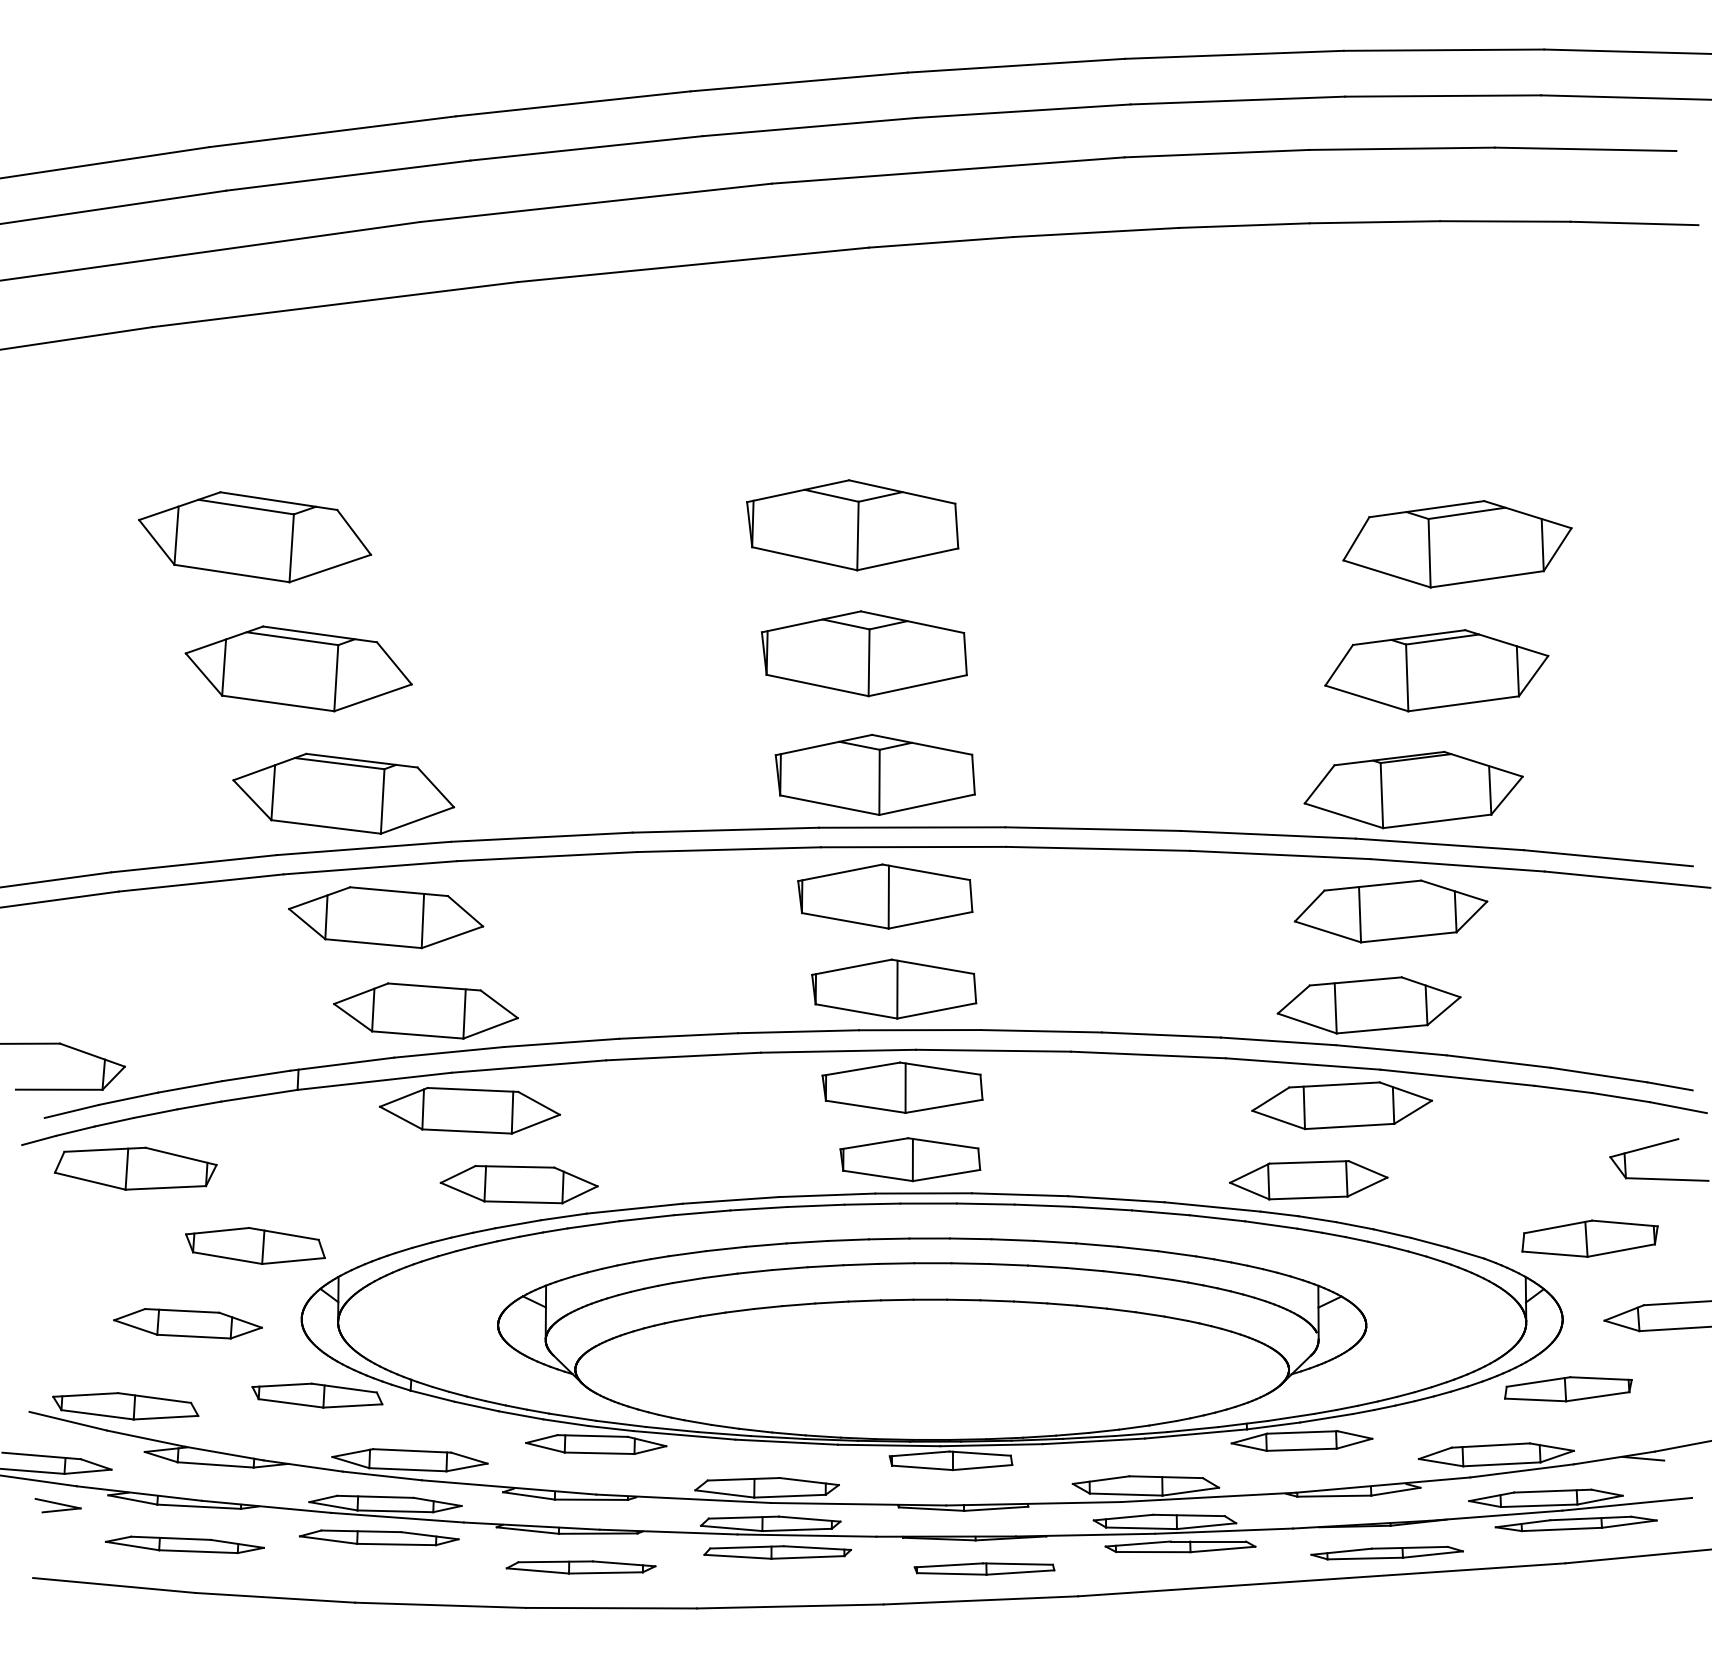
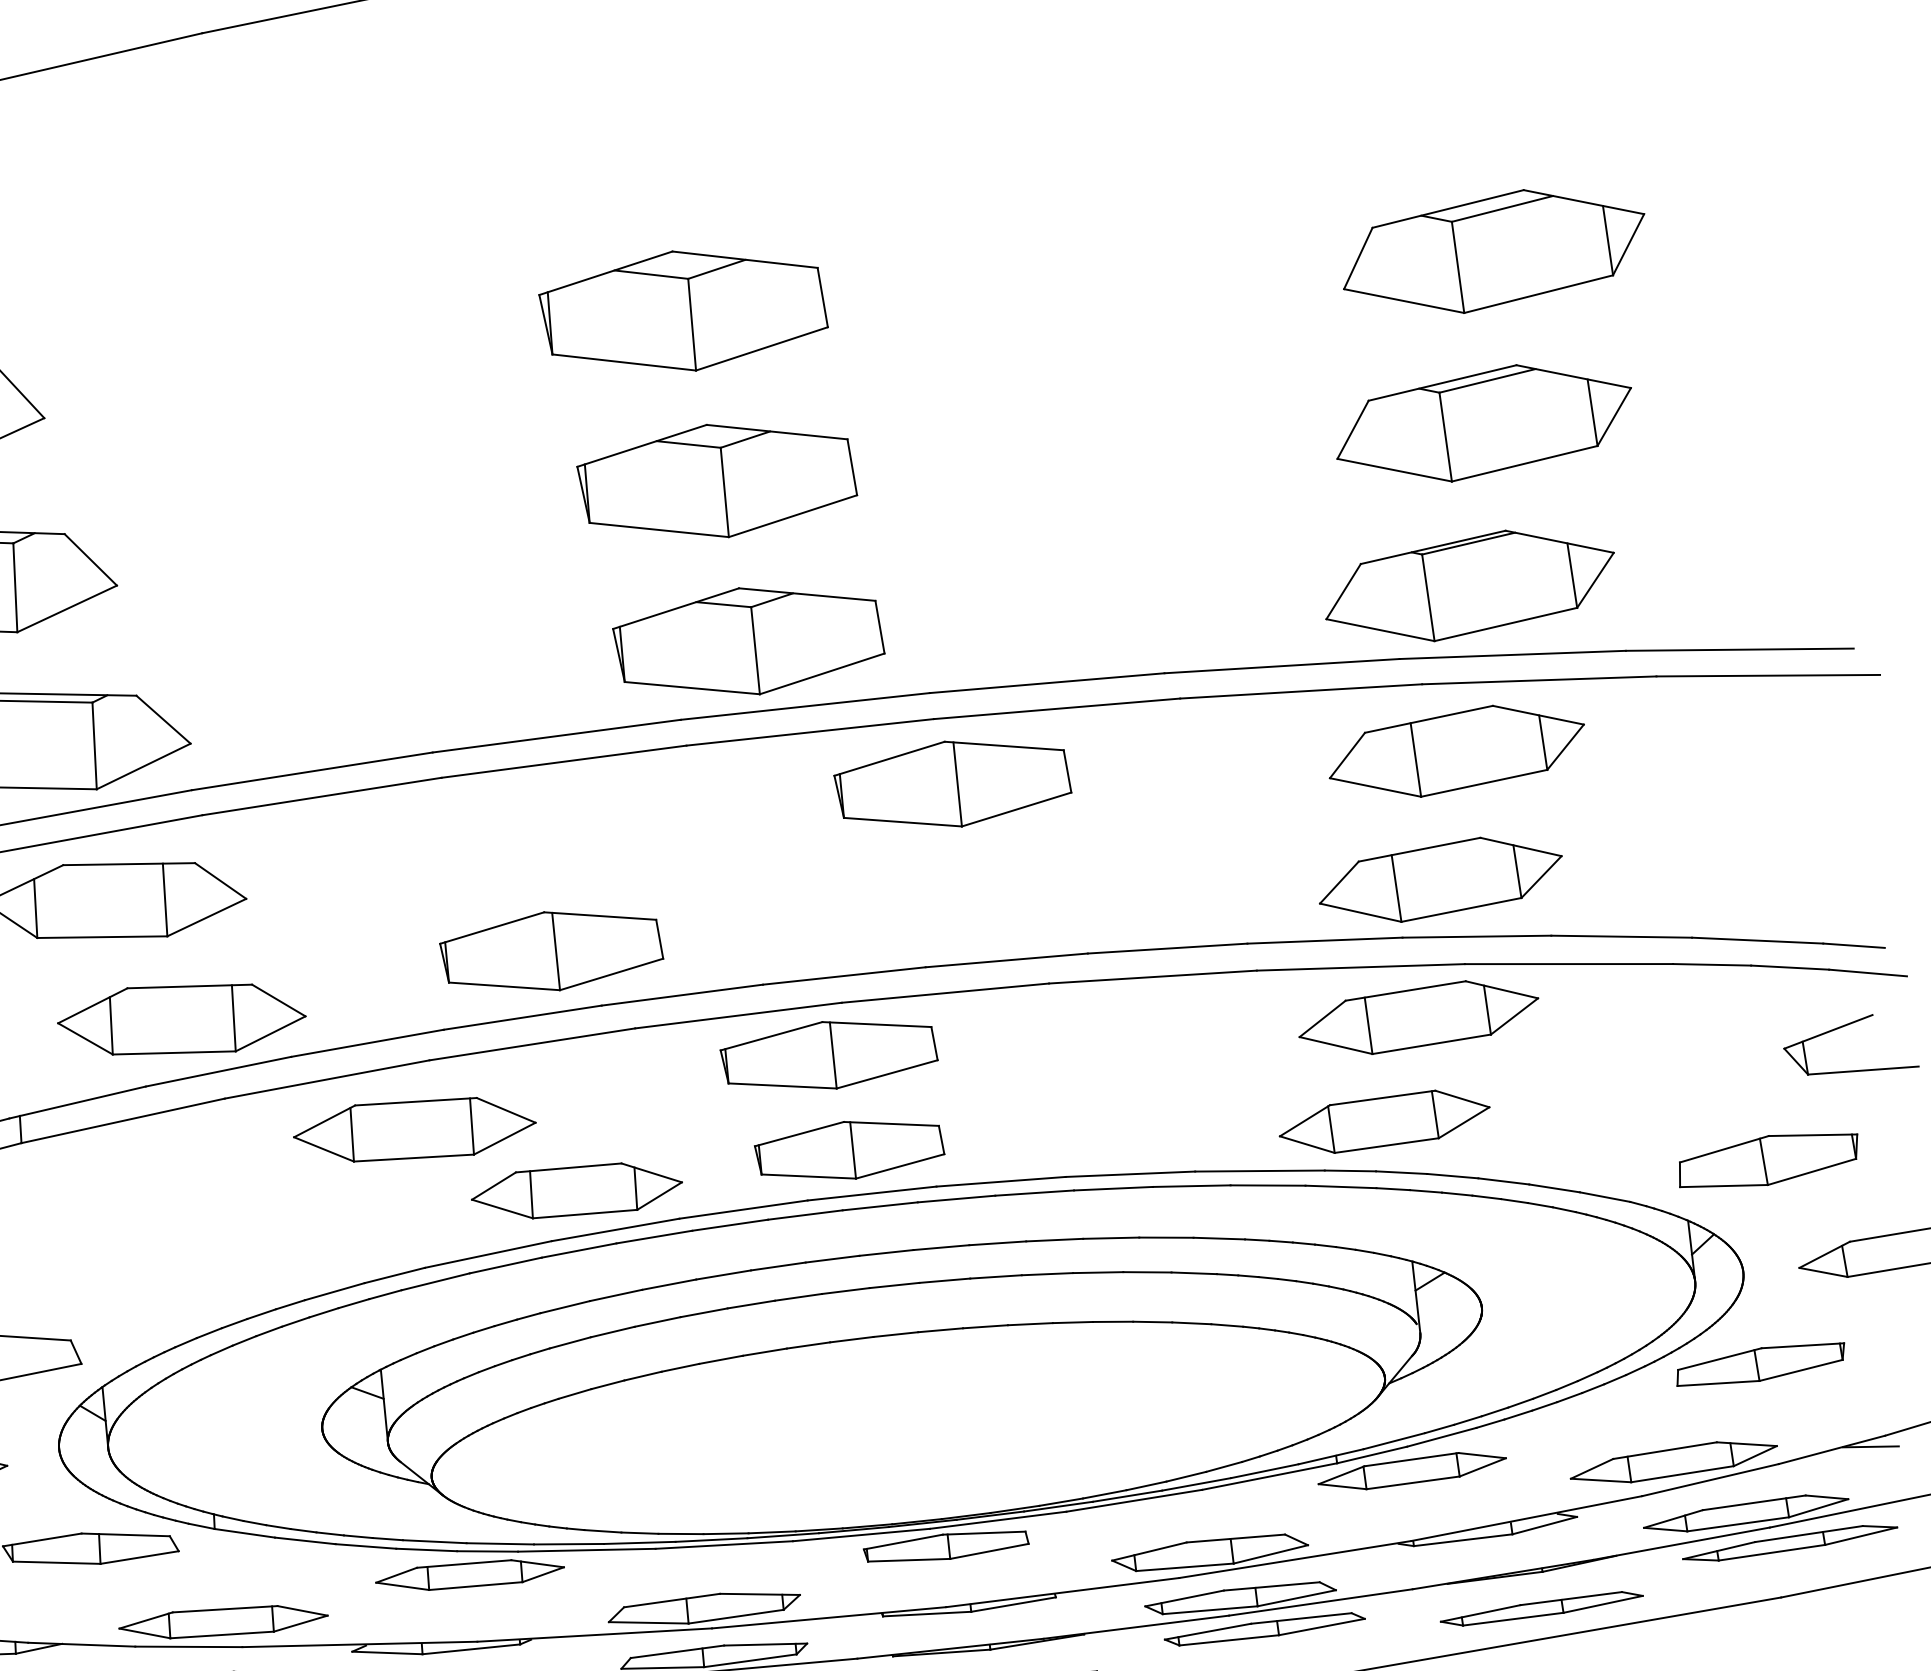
part: (885, 896) -> (953, 784), moved
part: (894, 988) -> (552, 950), moved
part: (469, 1110) -> (414, 1129), moved
part: (518, 1184) -> (575, 1191), moved

